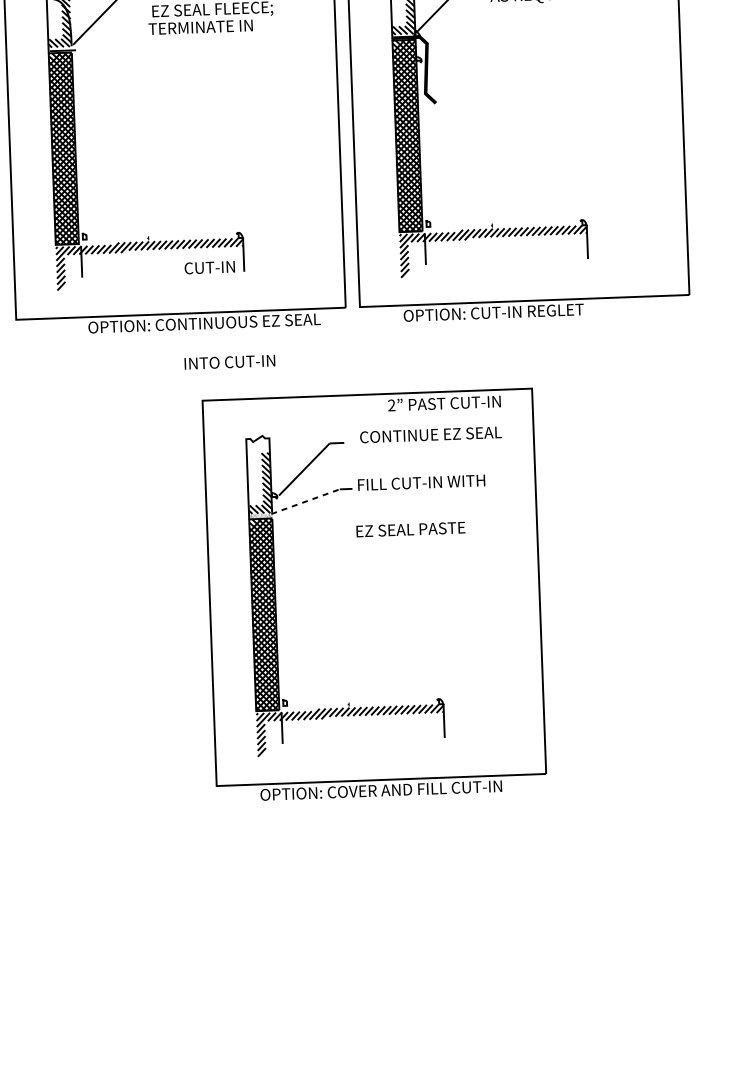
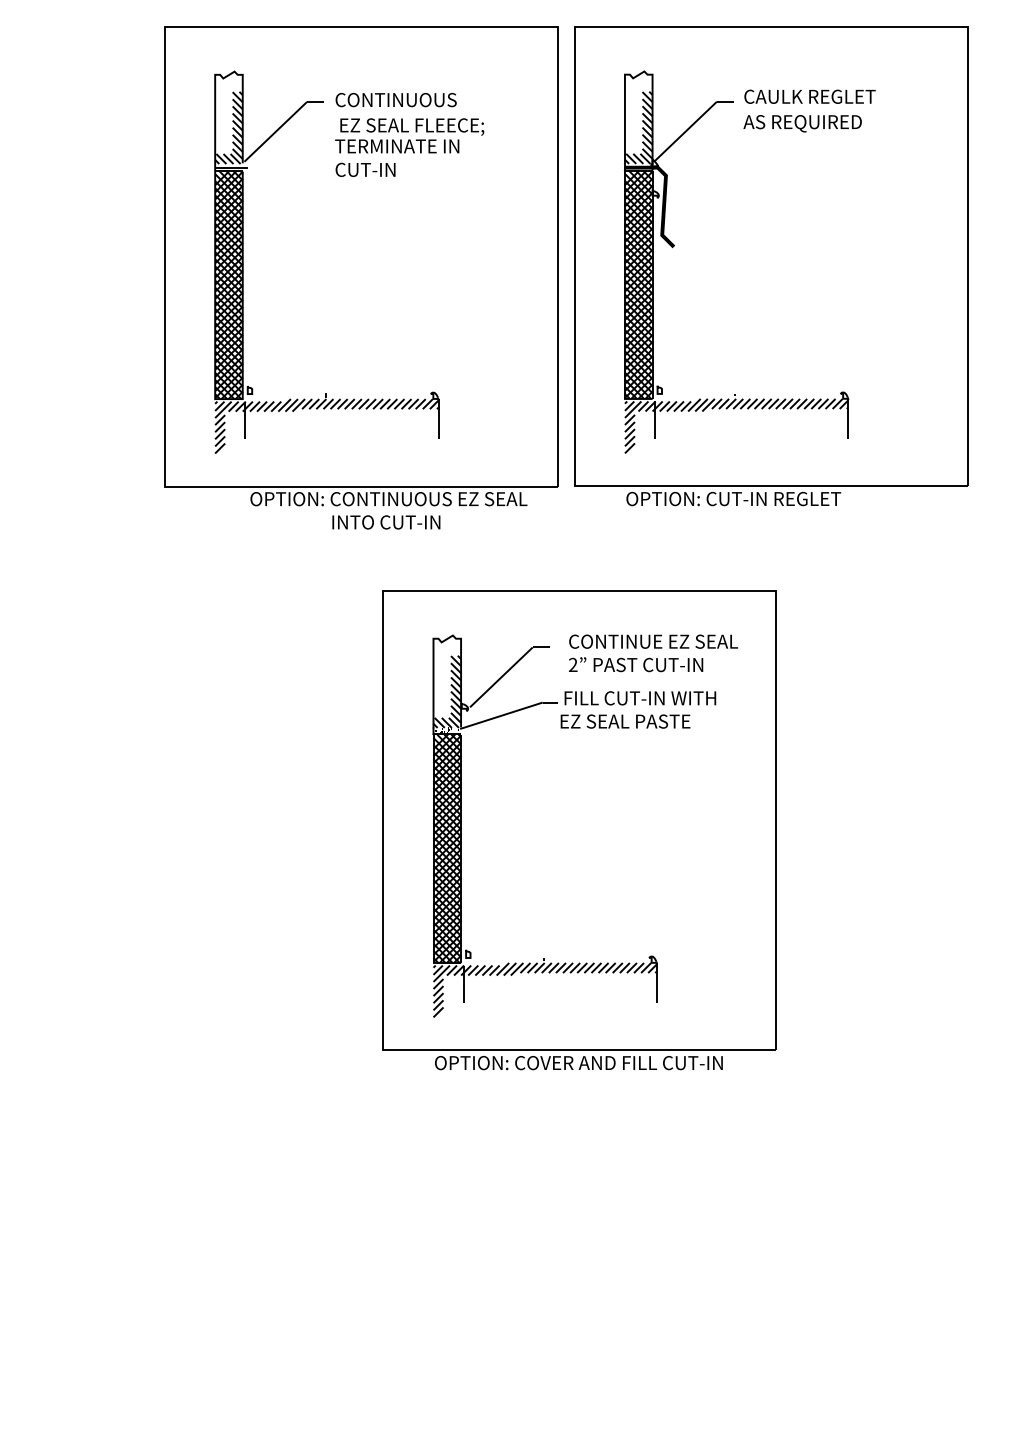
text: (209, 267) -> (365, 169), moved
text: (230, 362) -> (386, 522), moved
text: (444, 403) -> (636, 664), moved
line: (305, 501) -> (501, 715), dashed -> solid
text: (410, 529) -> (625, 721), moved

